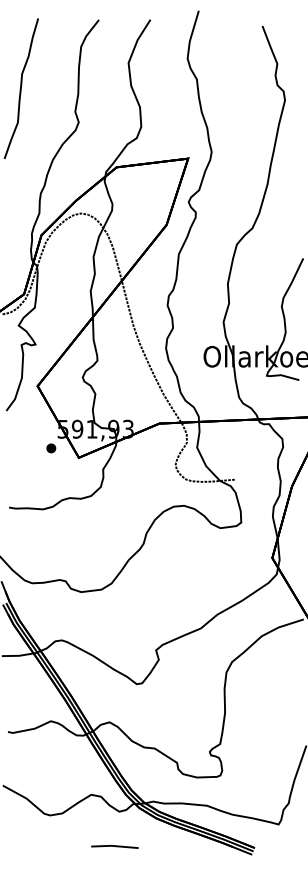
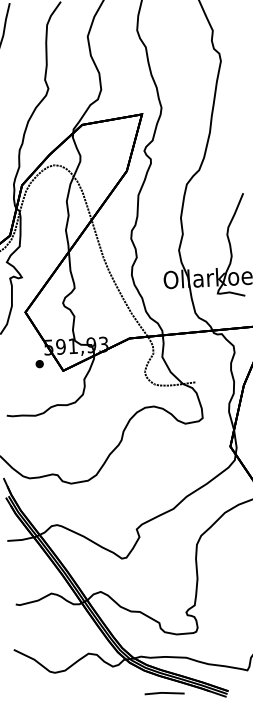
line: (114, 846) -> (164, 693), moved

